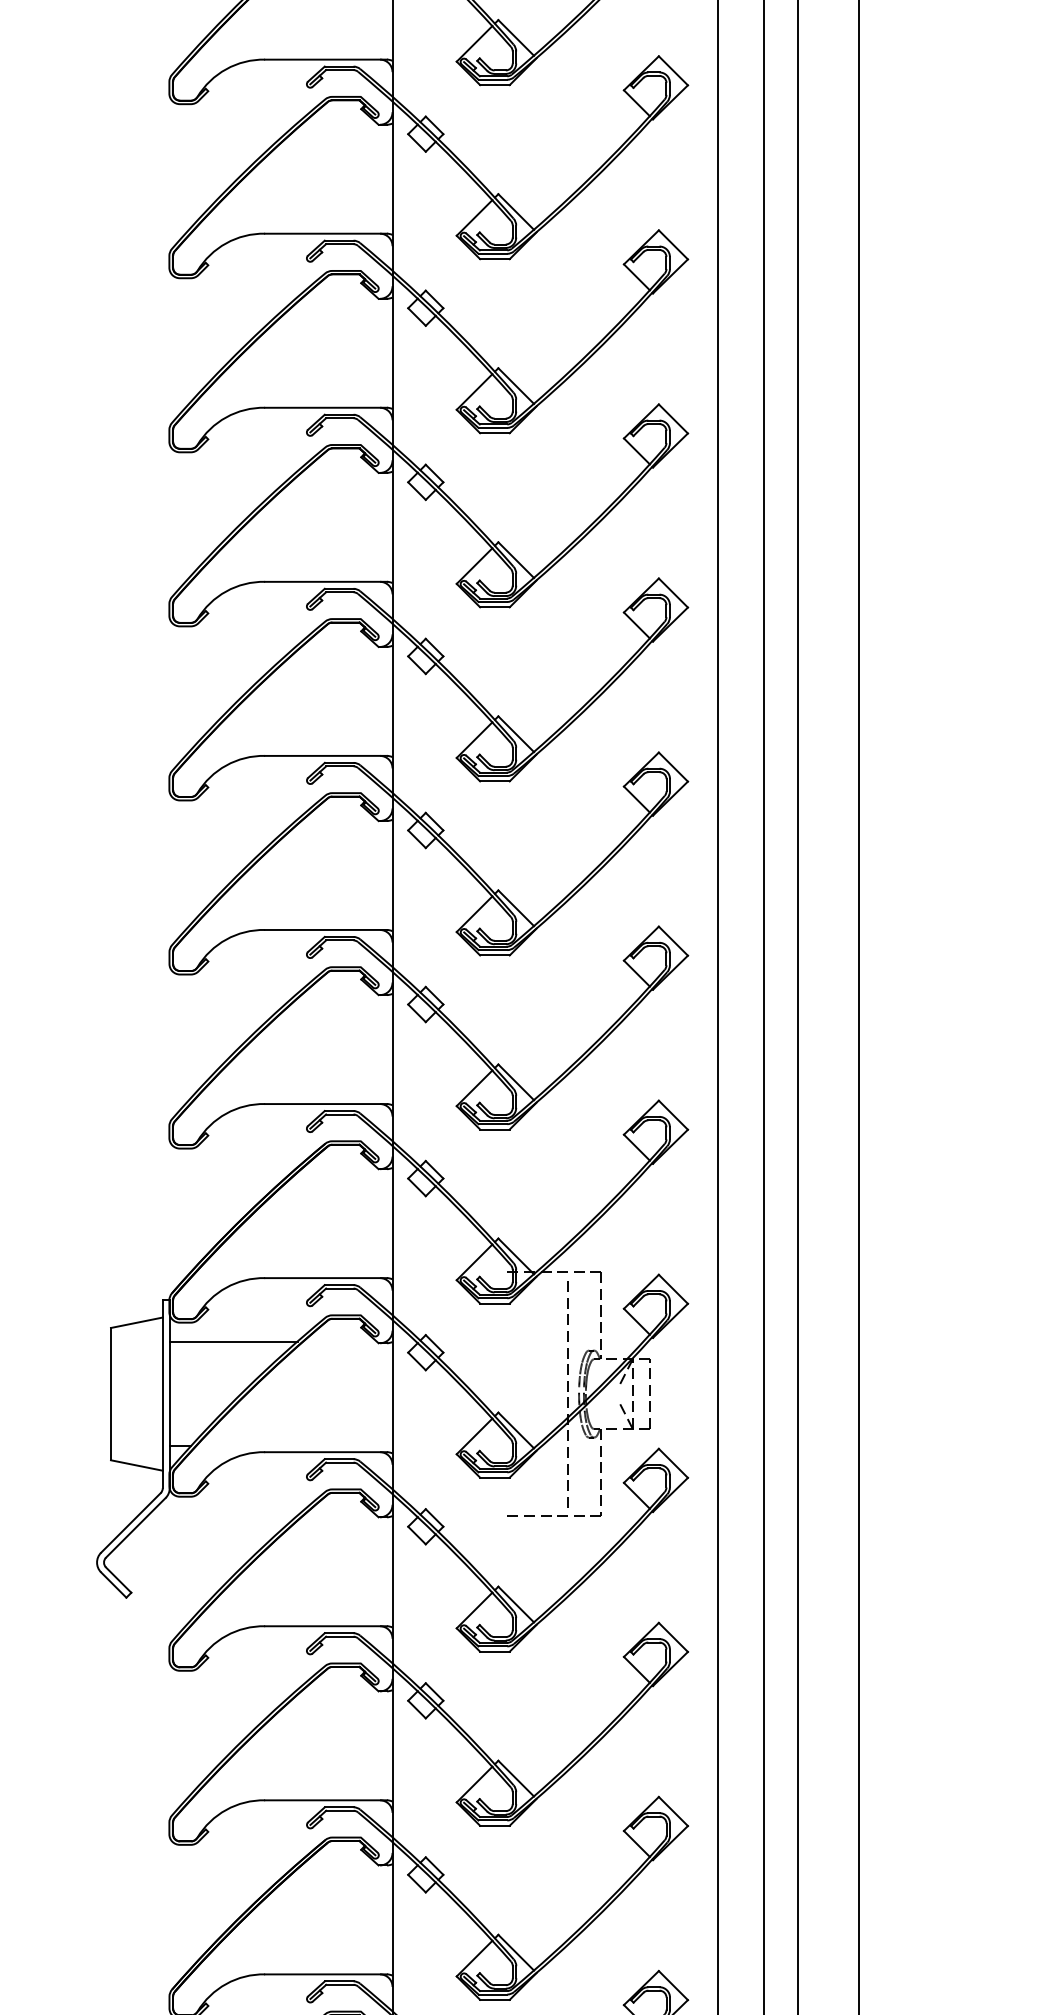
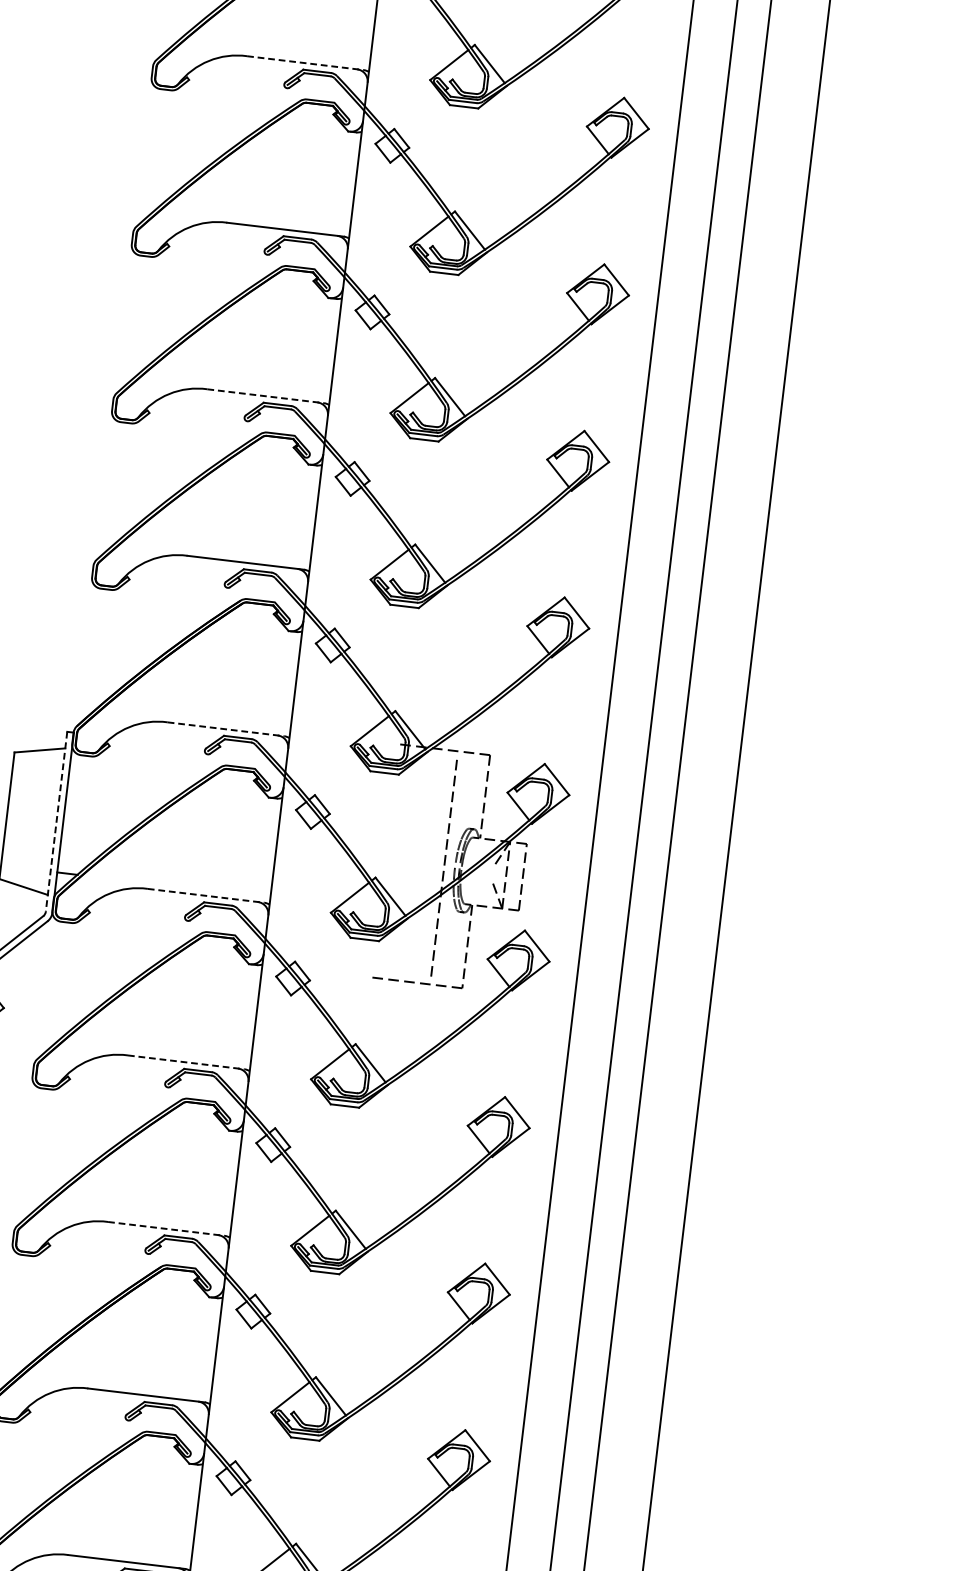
line: (326, 581) -> (305, 62), solid -> dashed
line: (326, 929) -> (266, 395), solid -> dashed
line: (326, 1278) -> (226, 729), solid -> dashed
line: (233, 1341) -> (130, 779), removed
line: (162, 1394) -> (56, 822), solid -> dashed
line: (326, 1452) -> (206, 896), solid -> dashed
line: (326, 1626) -> (186, 1062), solid -> dashed
line: (326, 1800) -> (166, 1229), solid -> dashed

